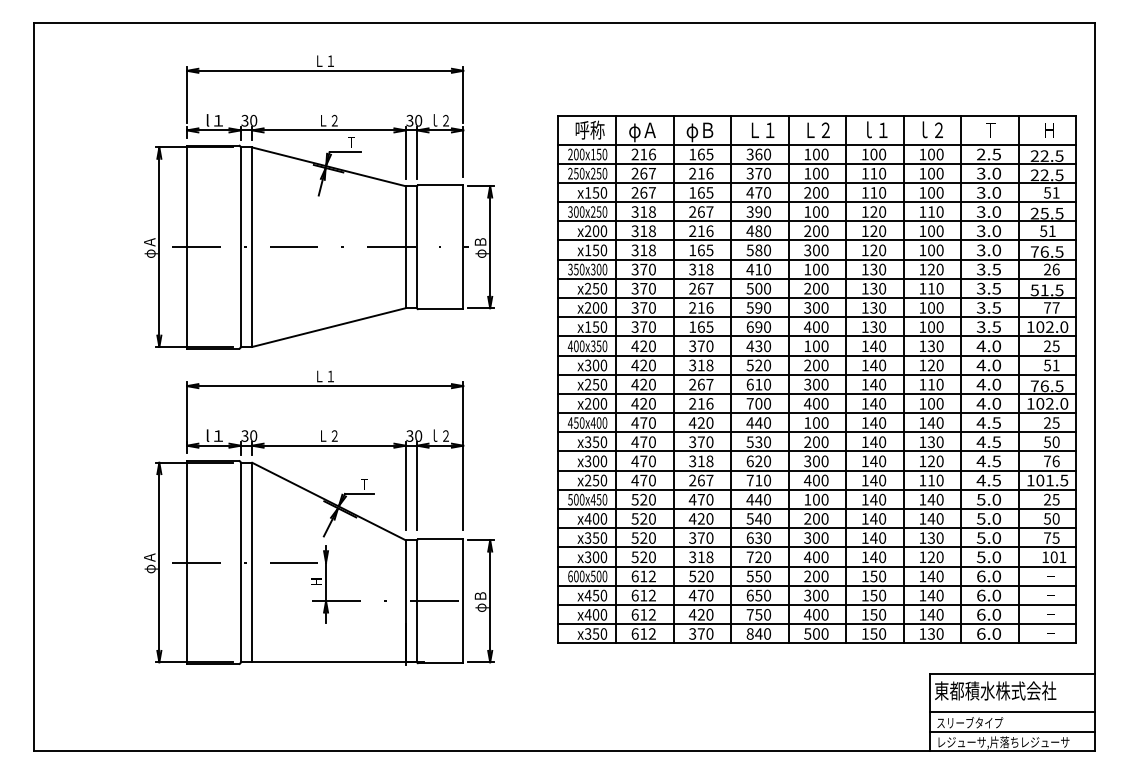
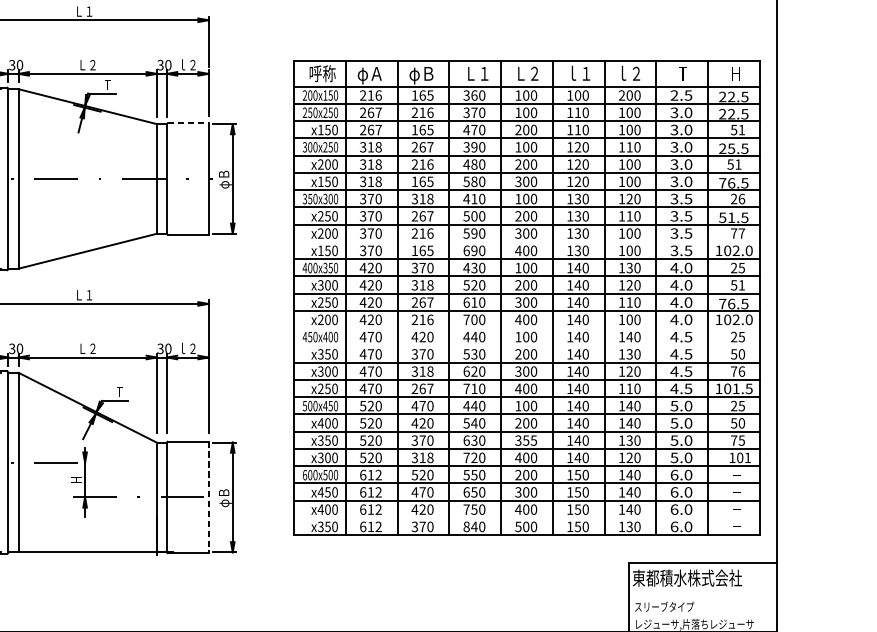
text: (922, 154) -> (621, 95), 100 -> 200
line: (441, 185) -> (188, 123), solid -> dashed
line: (817, 317) -> (527, 242), removed
line: (817, 413) -> (527, 328), removed
line: (817, 432) -> (527, 345), removed
text: (820, 537) -> (529, 440), 300 -> 355
line: (463, 601) -> (208, 497), solid -> dashed
line: (817, 624) -> (527, 518), removed
line: (1012, 712) -> (702, 597), removed
line: (1012, 731) -> (702, 614), removed

